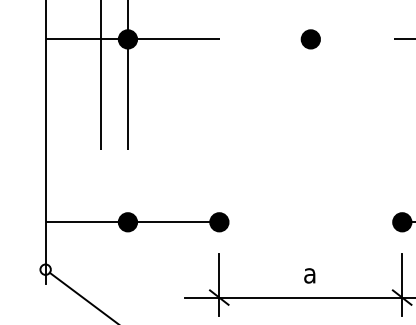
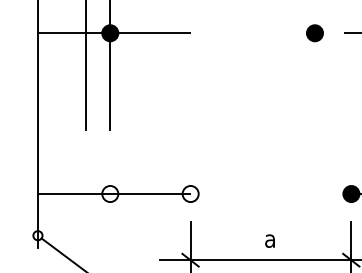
part: (310, 39) -> (314, 33), moved
fill: (127, 222) -> (109, 194), removed
fill: (219, 222) -> (190, 194), removed

